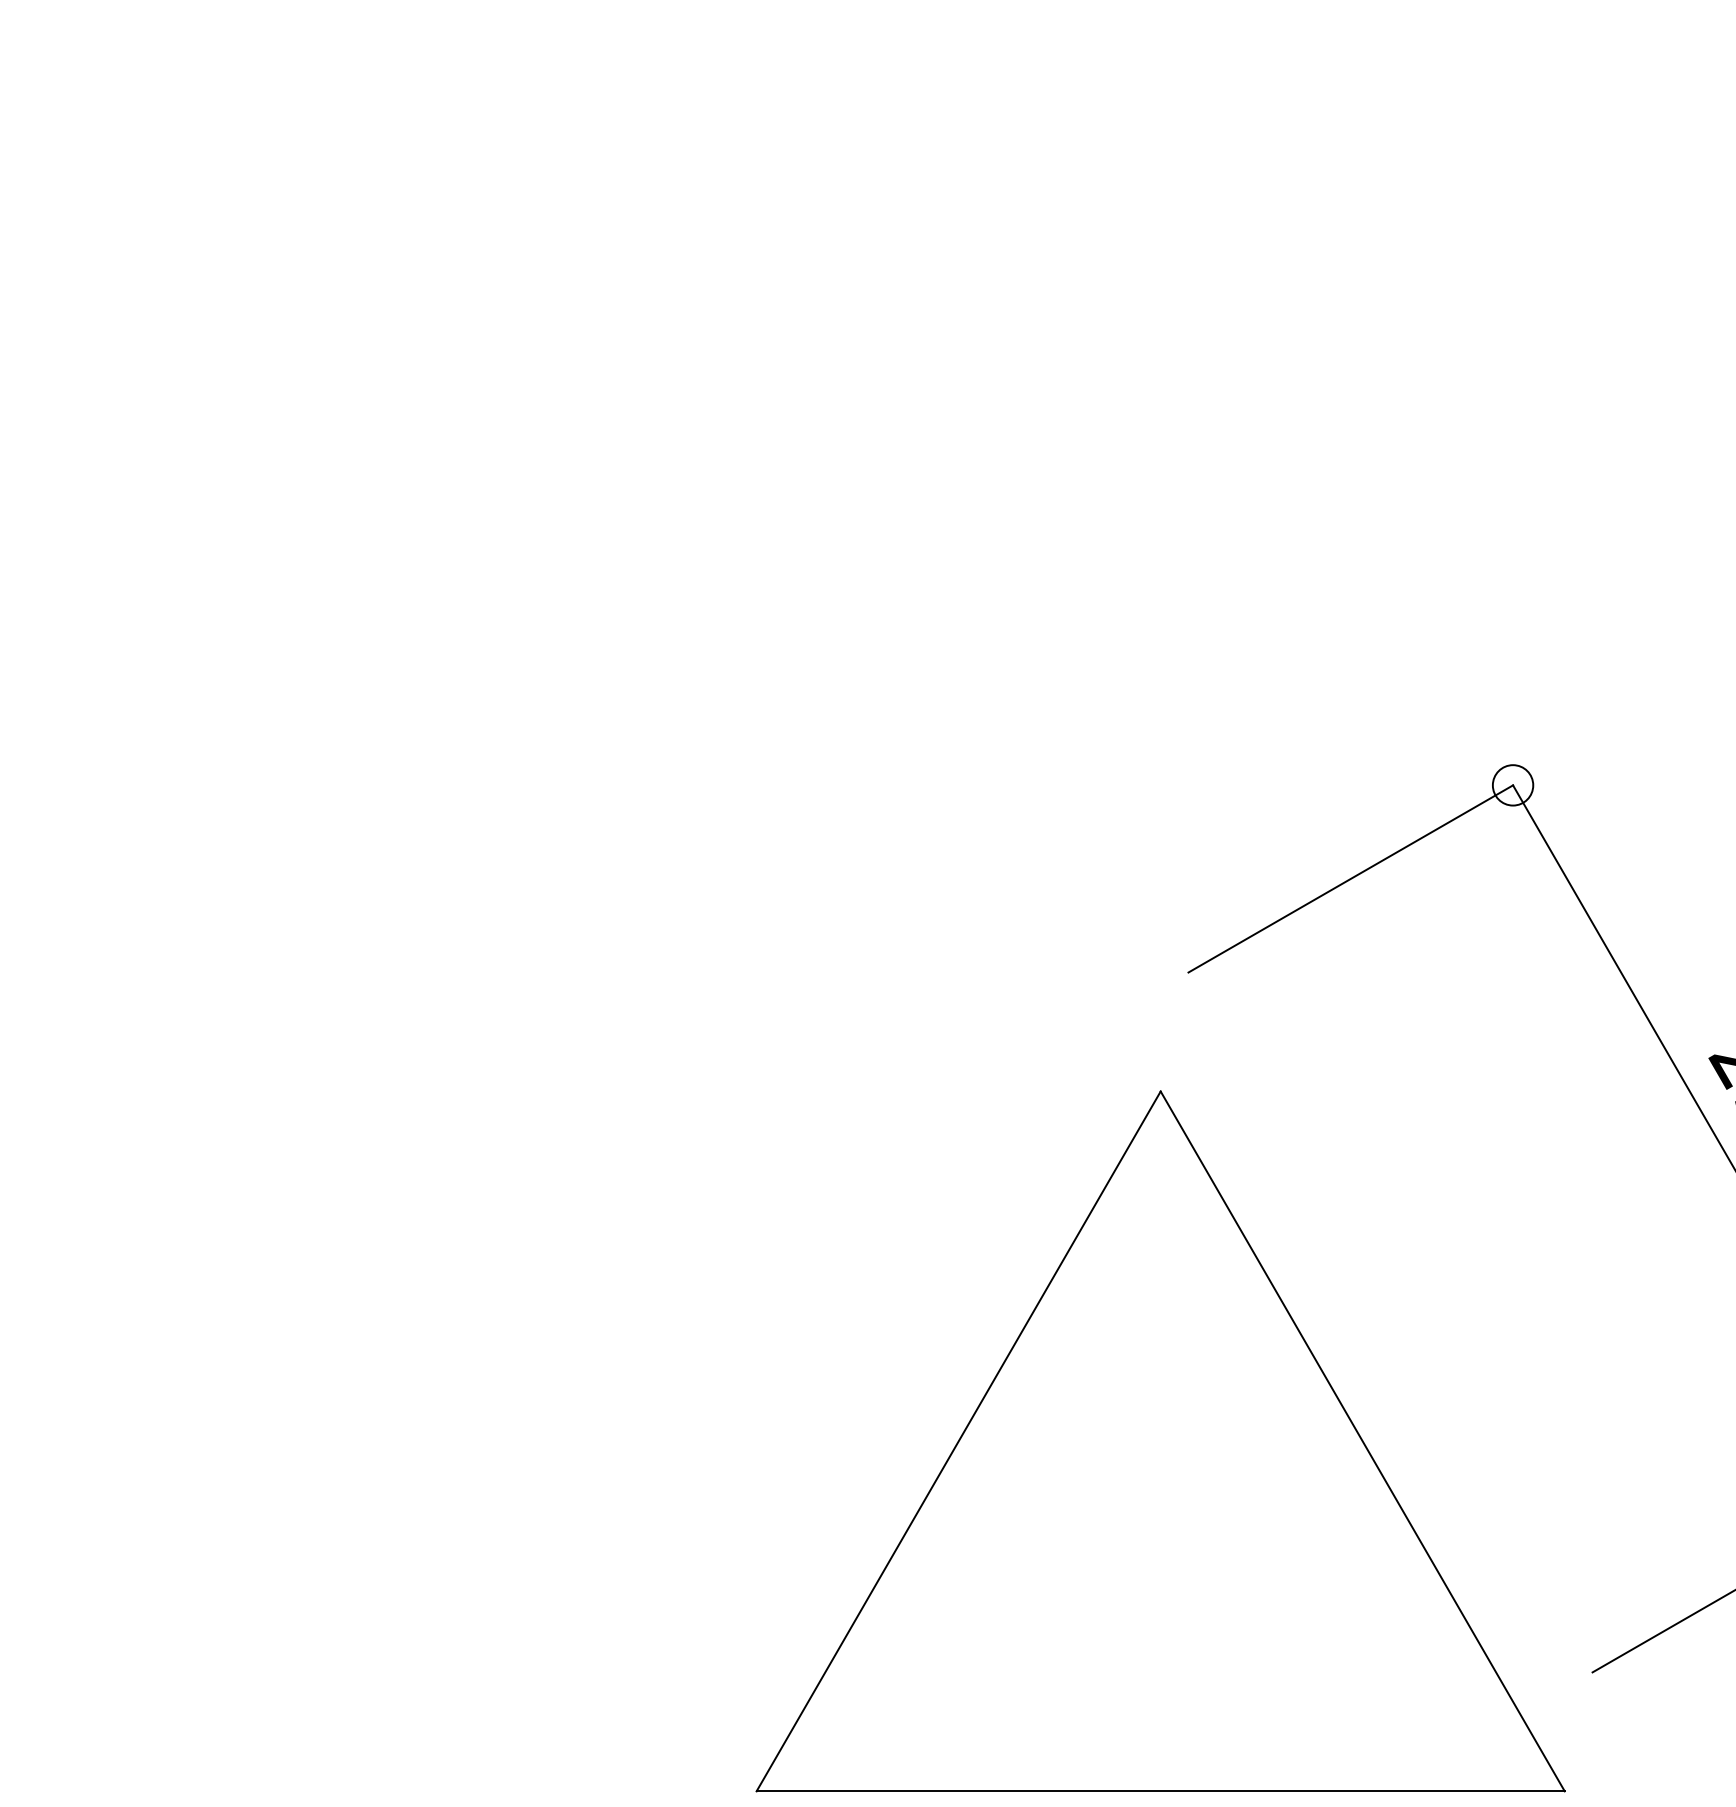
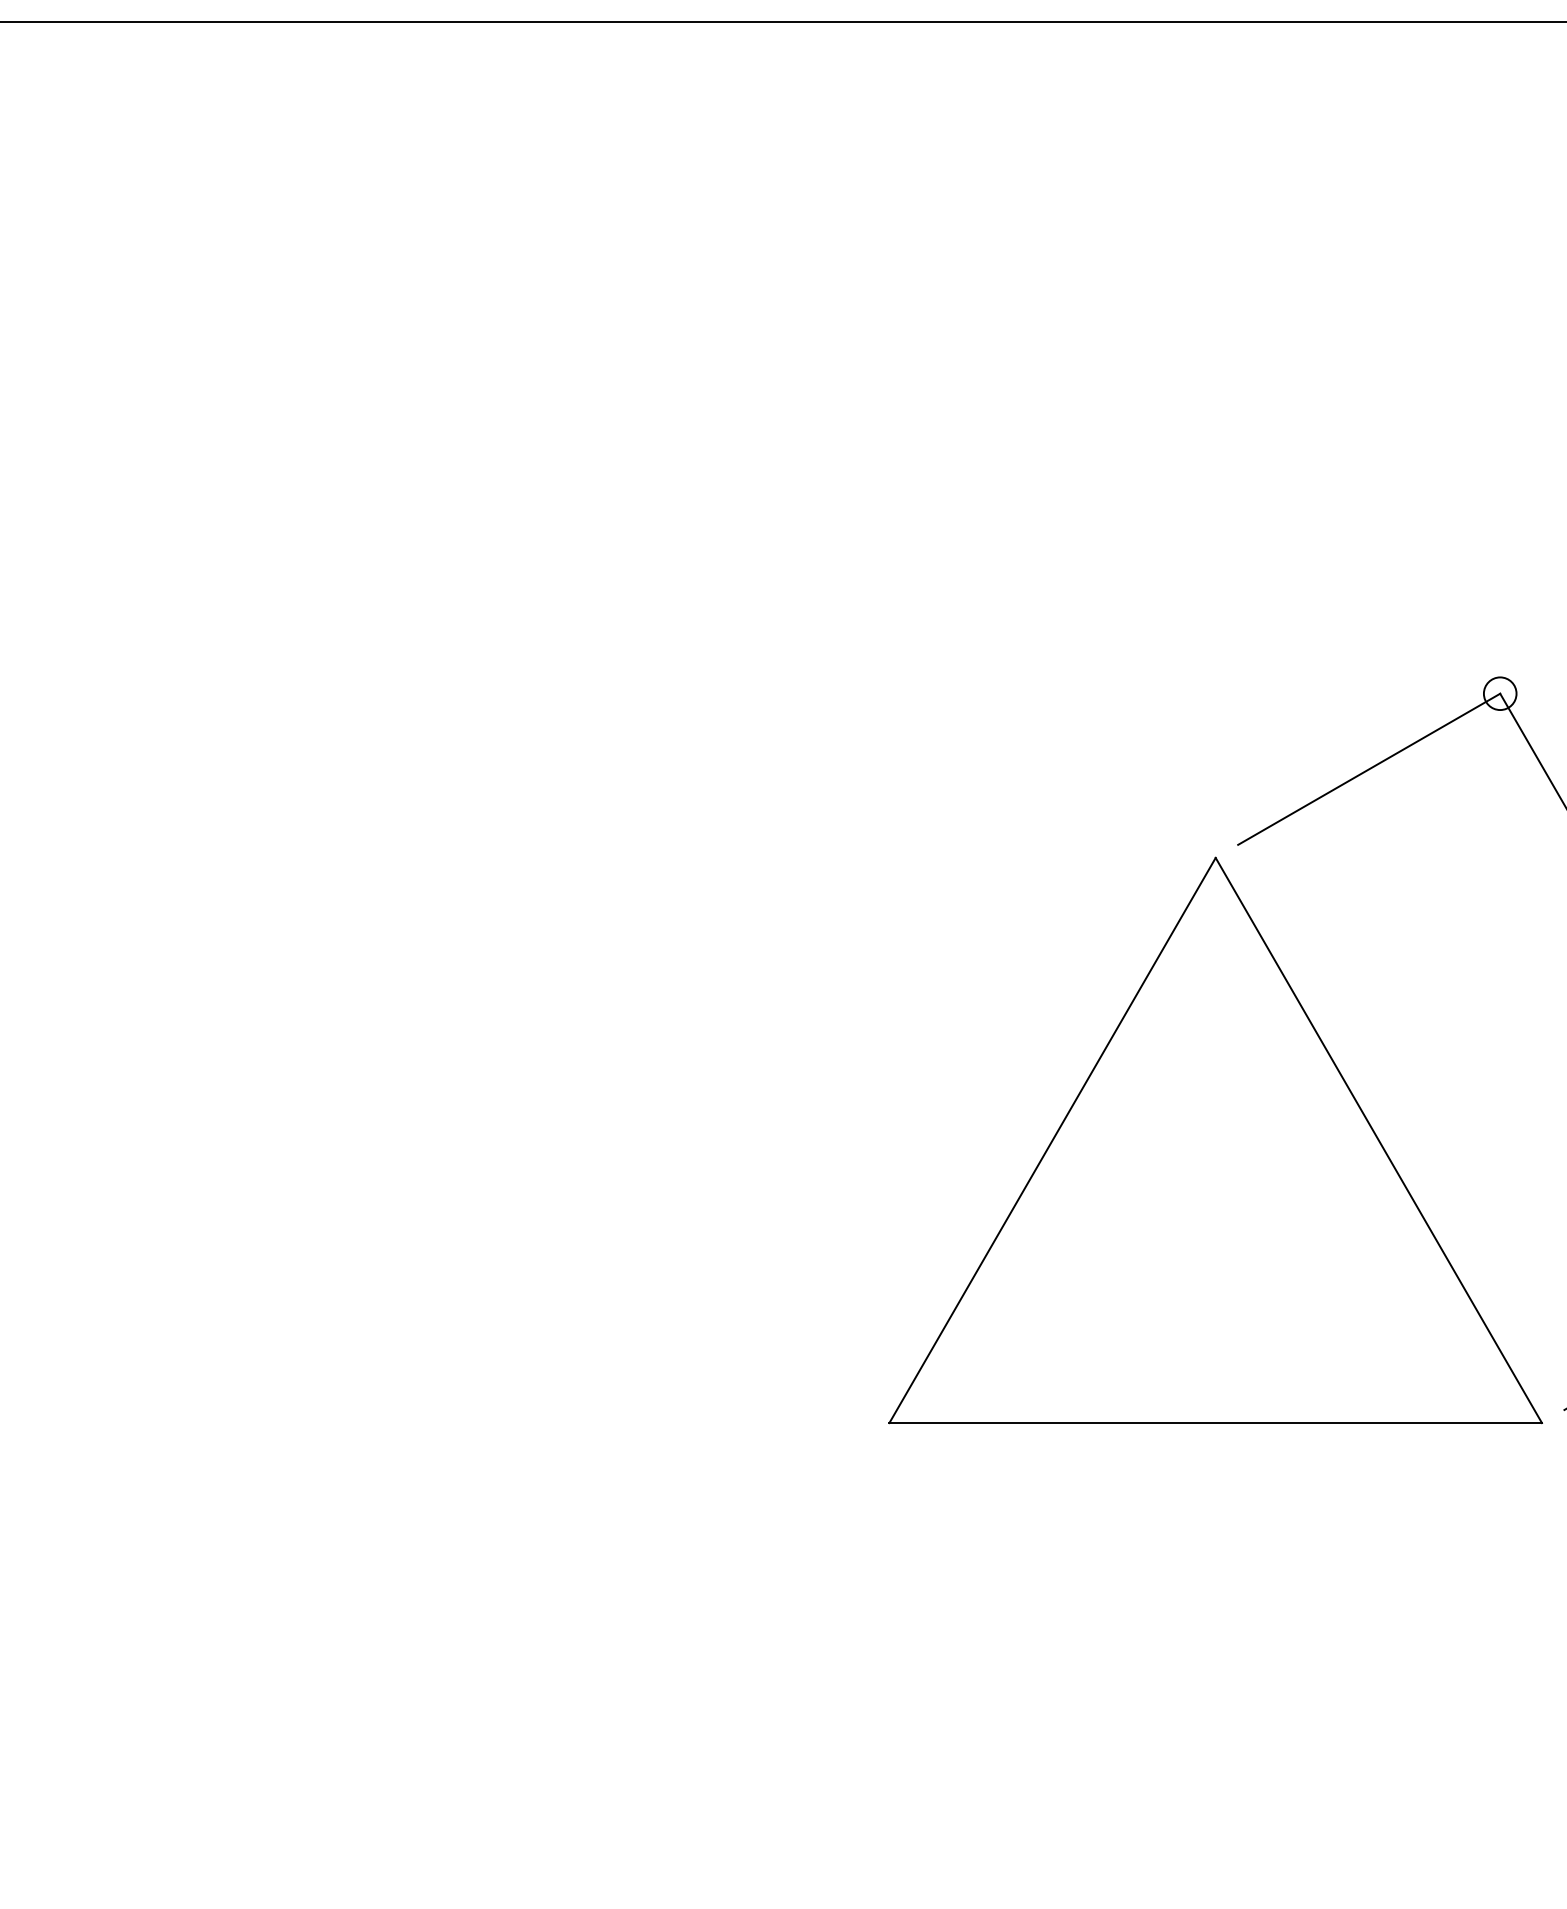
part: (1160, 1441) -> (1215, 1140), moved

